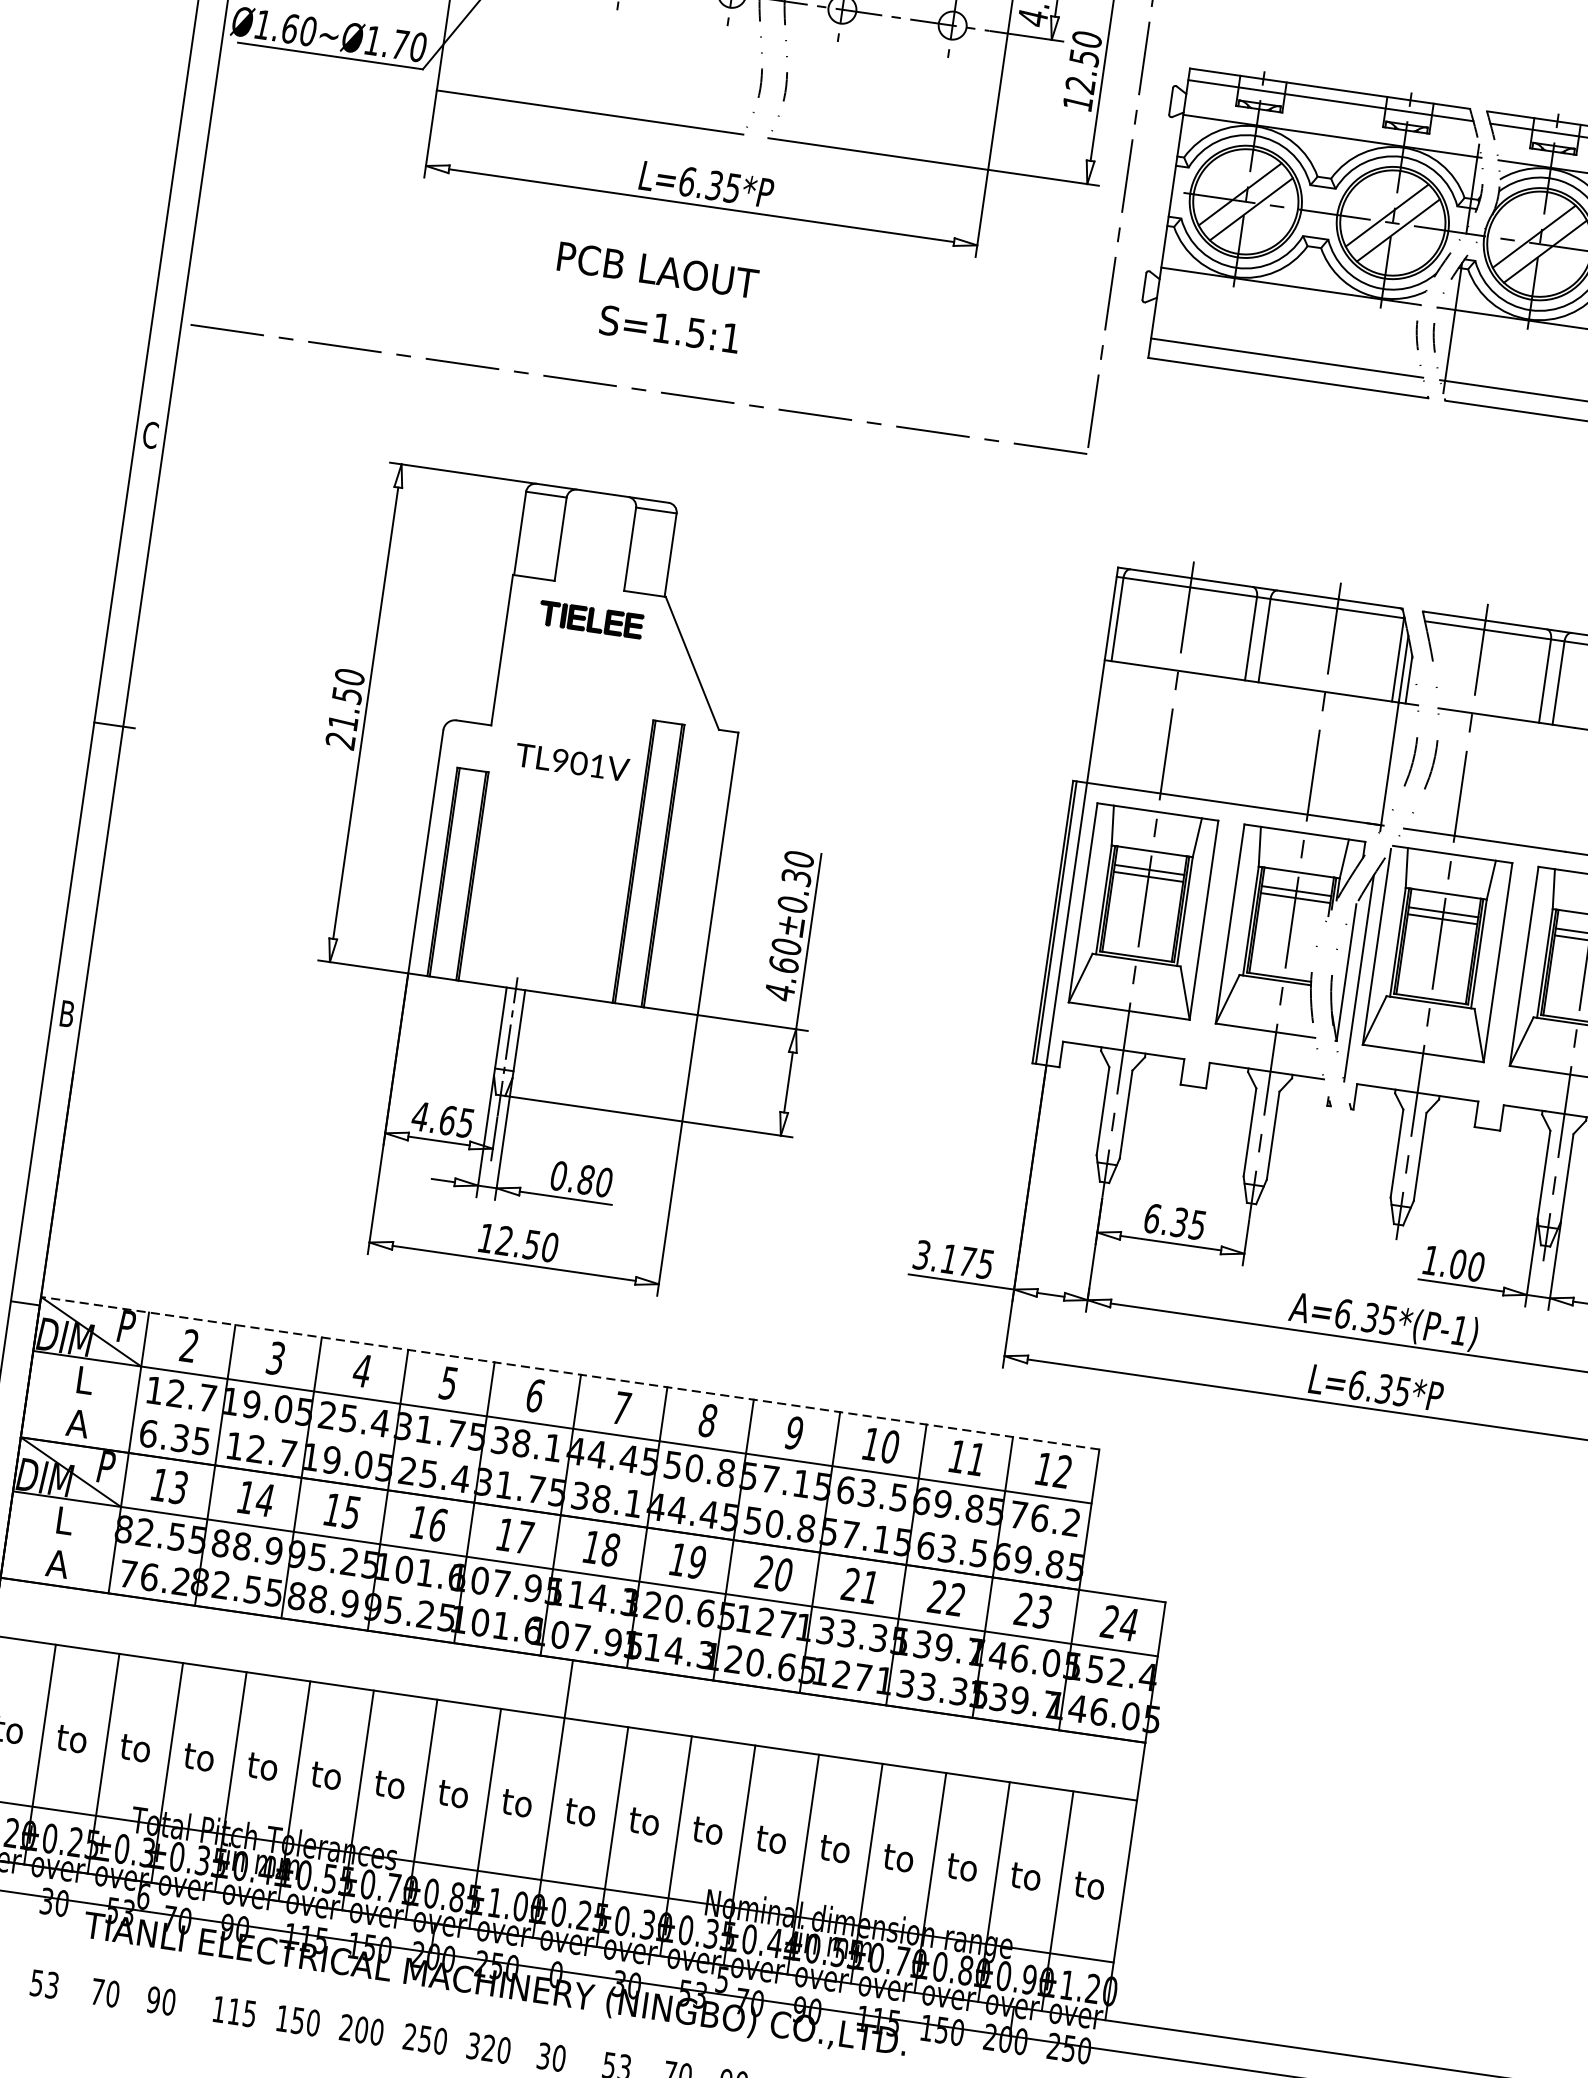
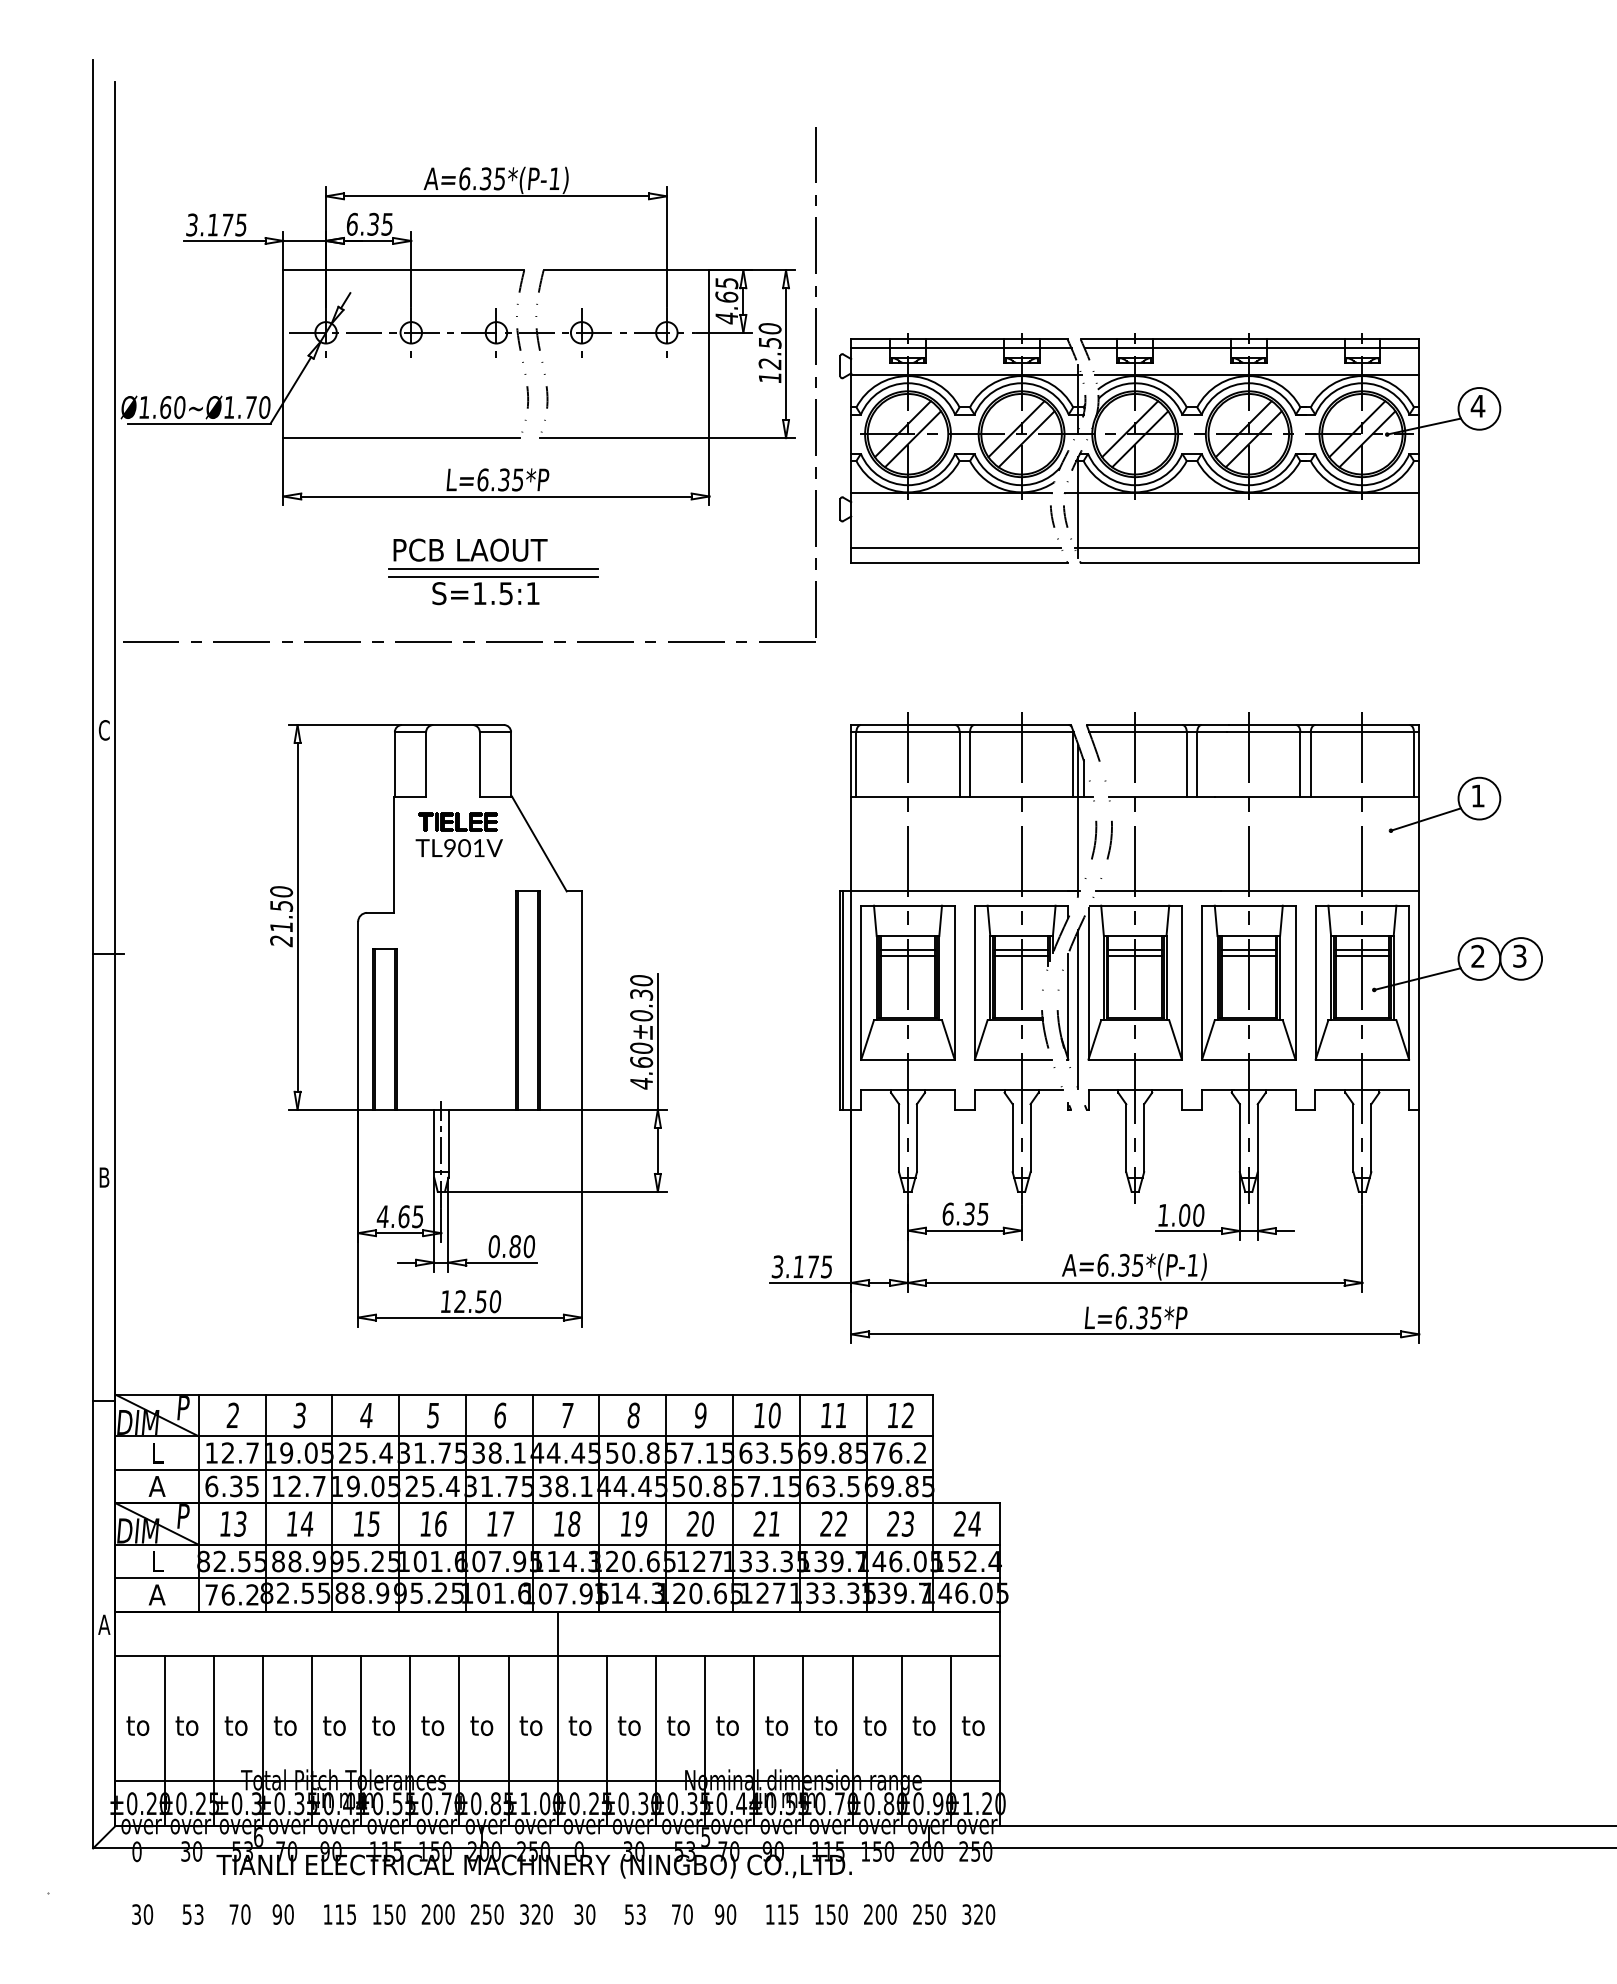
line: (684, 299) -> (493, 569), added
line: (682, 308) -> (493, 576), added
text: (571, 762) -> (458, 848), moved
line: (570, 1373) -> (524, 1394), dashed -> solid
line: (556, 1470) -> (524, 1469), added
line: (578, 1617) -> (557, 1578), added

